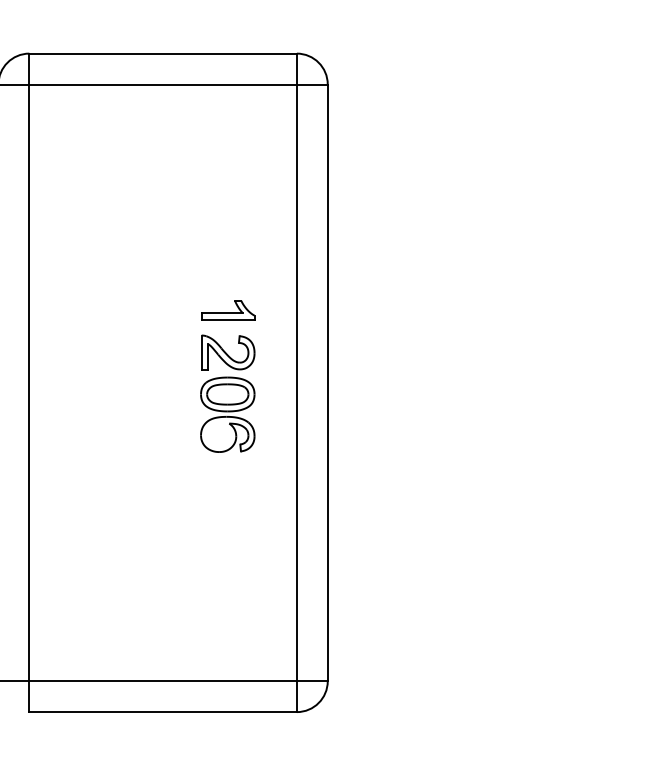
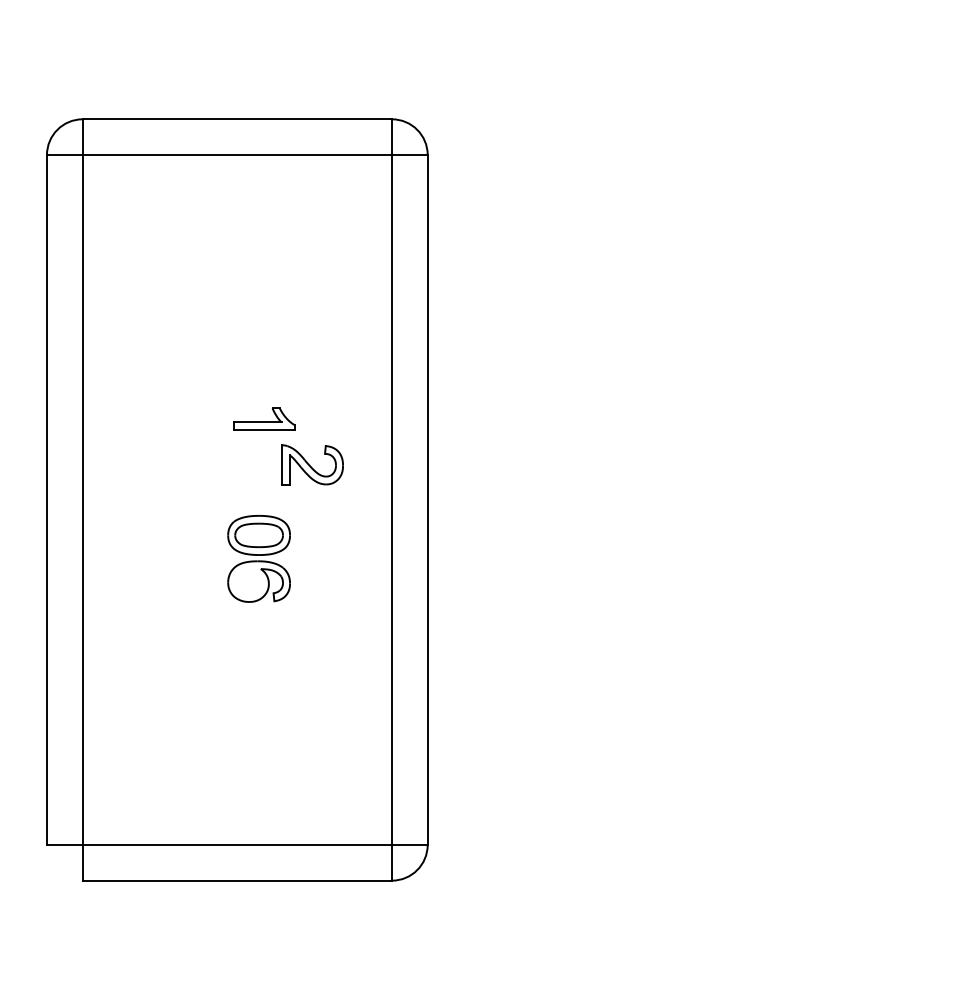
part: (228, 309) -> (264, 418), moved
part: (227, 414) -> (258, 558), moved

